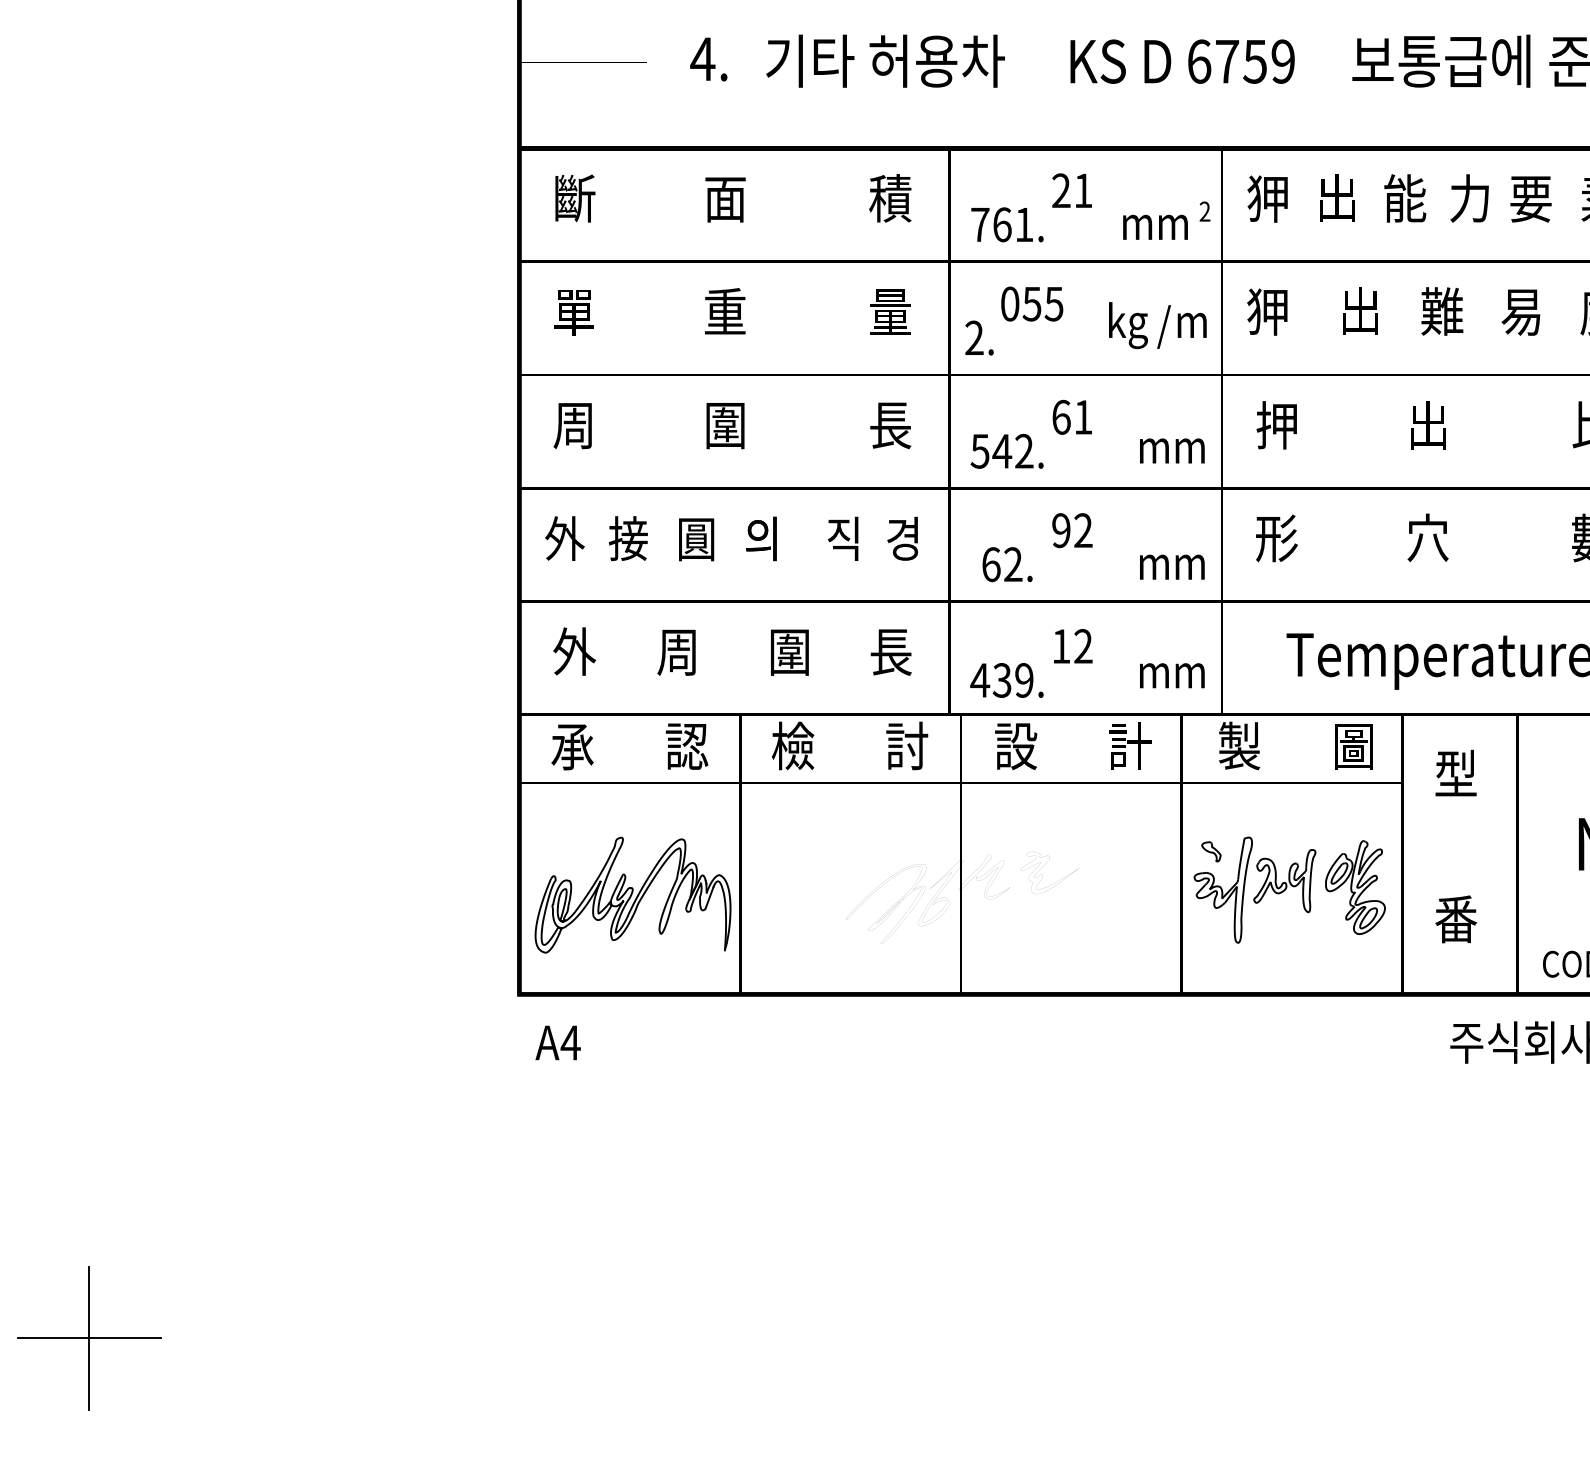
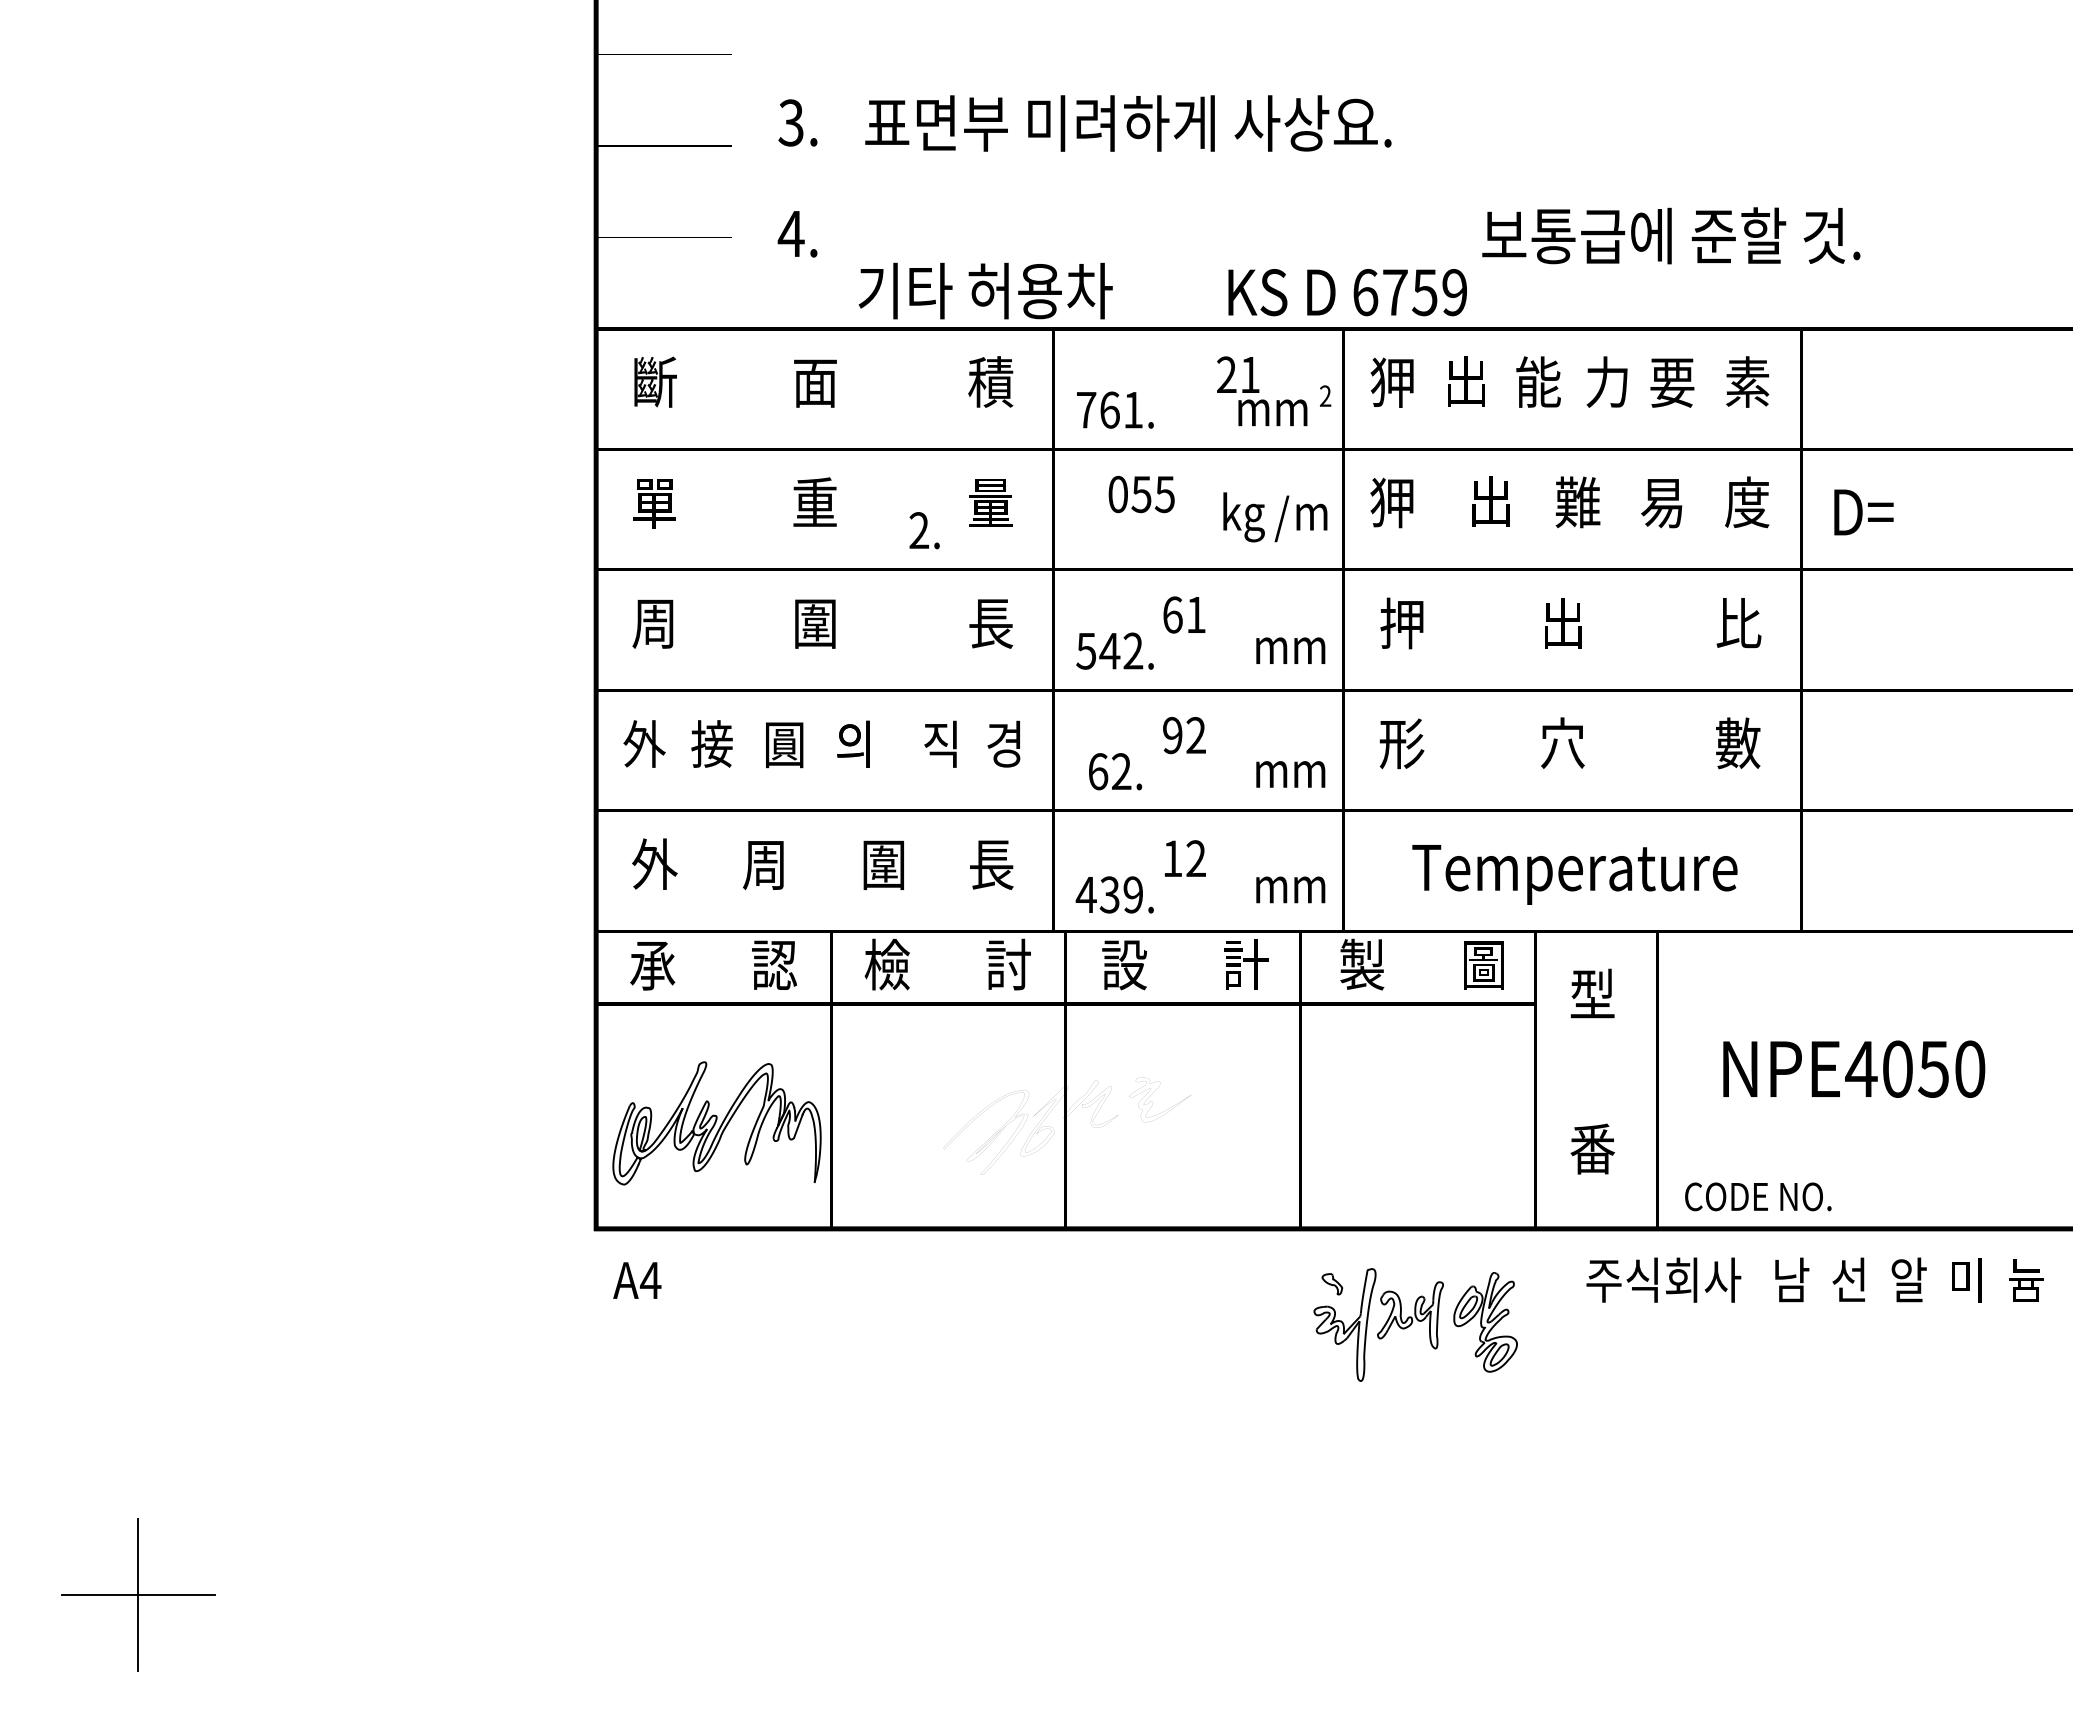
text: (885, 60) -> (985, 290), moved
text: (1182, 61) -> (1347, 292), moved
text: (1072, 190) -> (1238, 374), moved
text: (979, 337) -> (924, 530), moved
part: (1289, 889) -> (1415, 1324), moved

